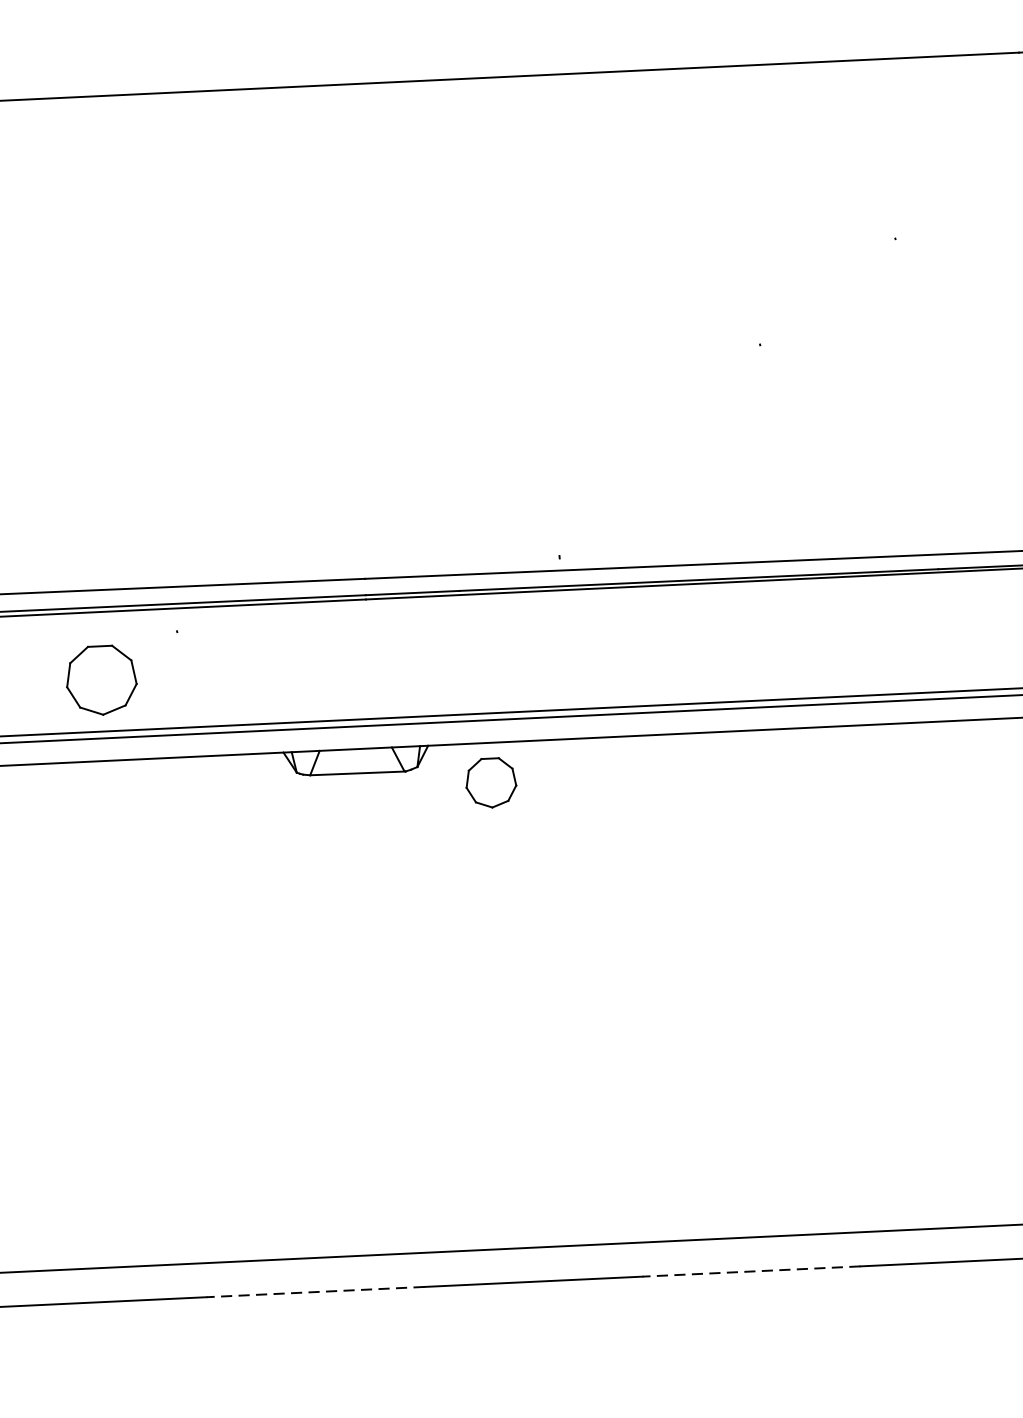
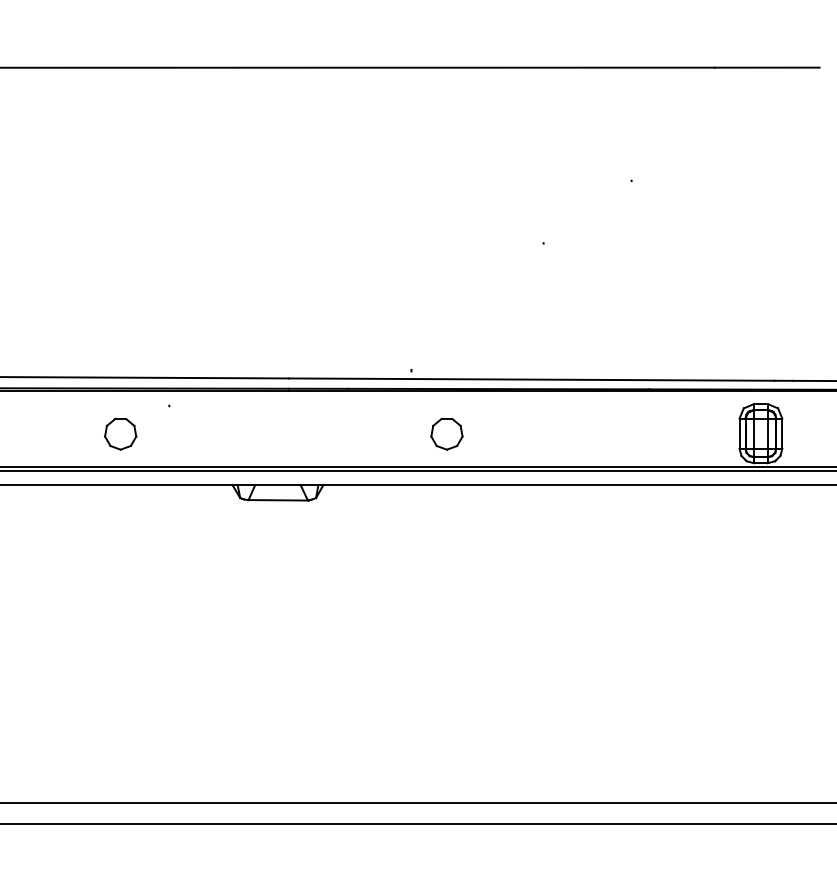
part: (101, 679) -> (120, 433), size x0.71
part: (490, 781) -> (446, 433), moved
line: (751, 1271) -> (510, 824), dashed -> solid
line: (315, 1292) -> (236, 824), dashed -> solid

